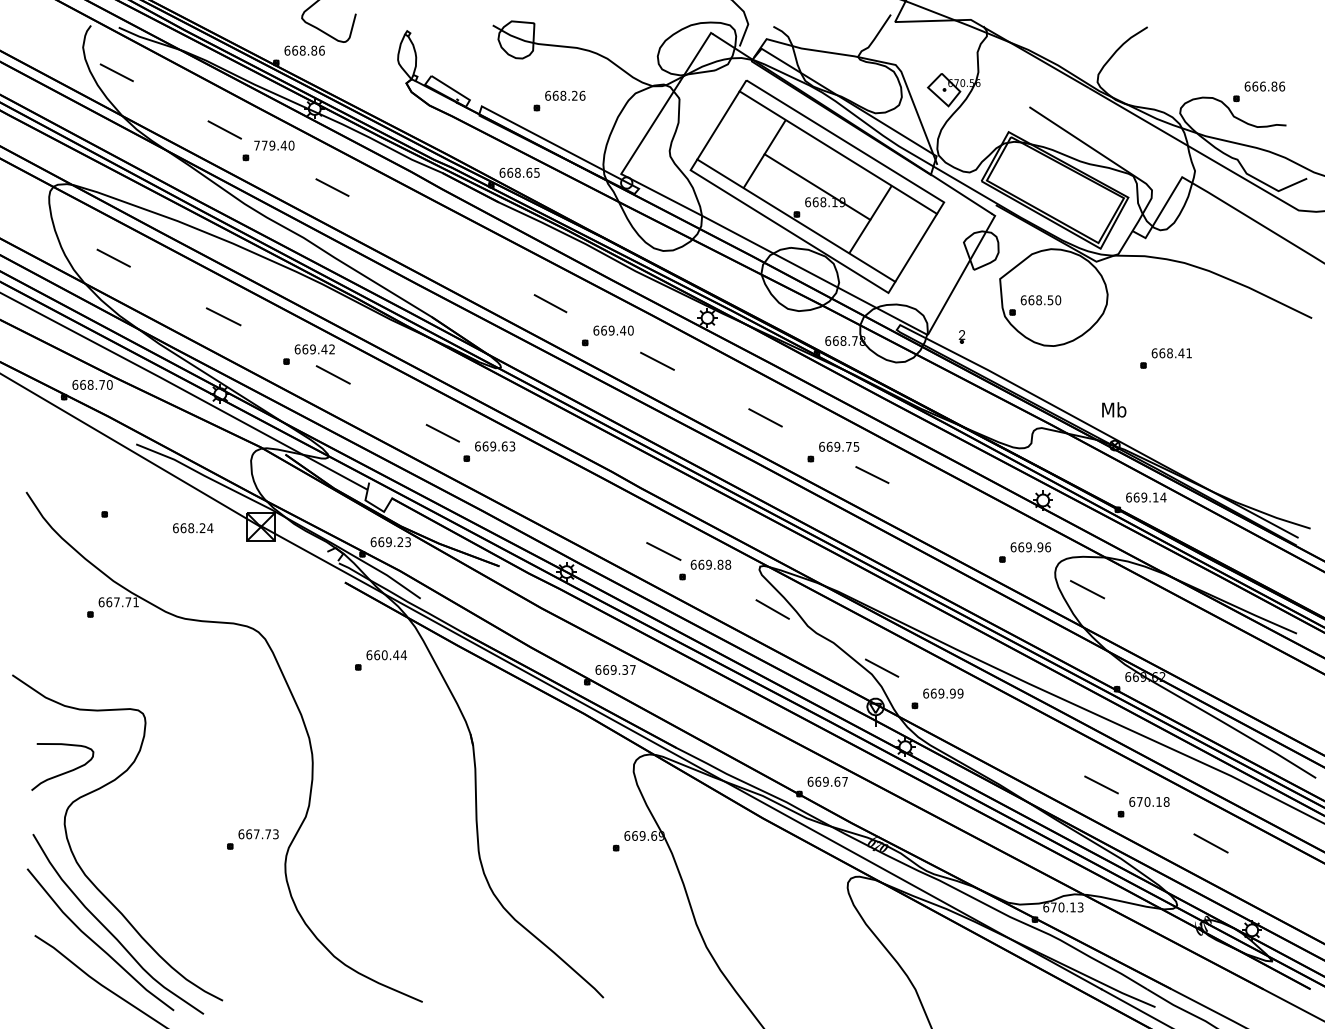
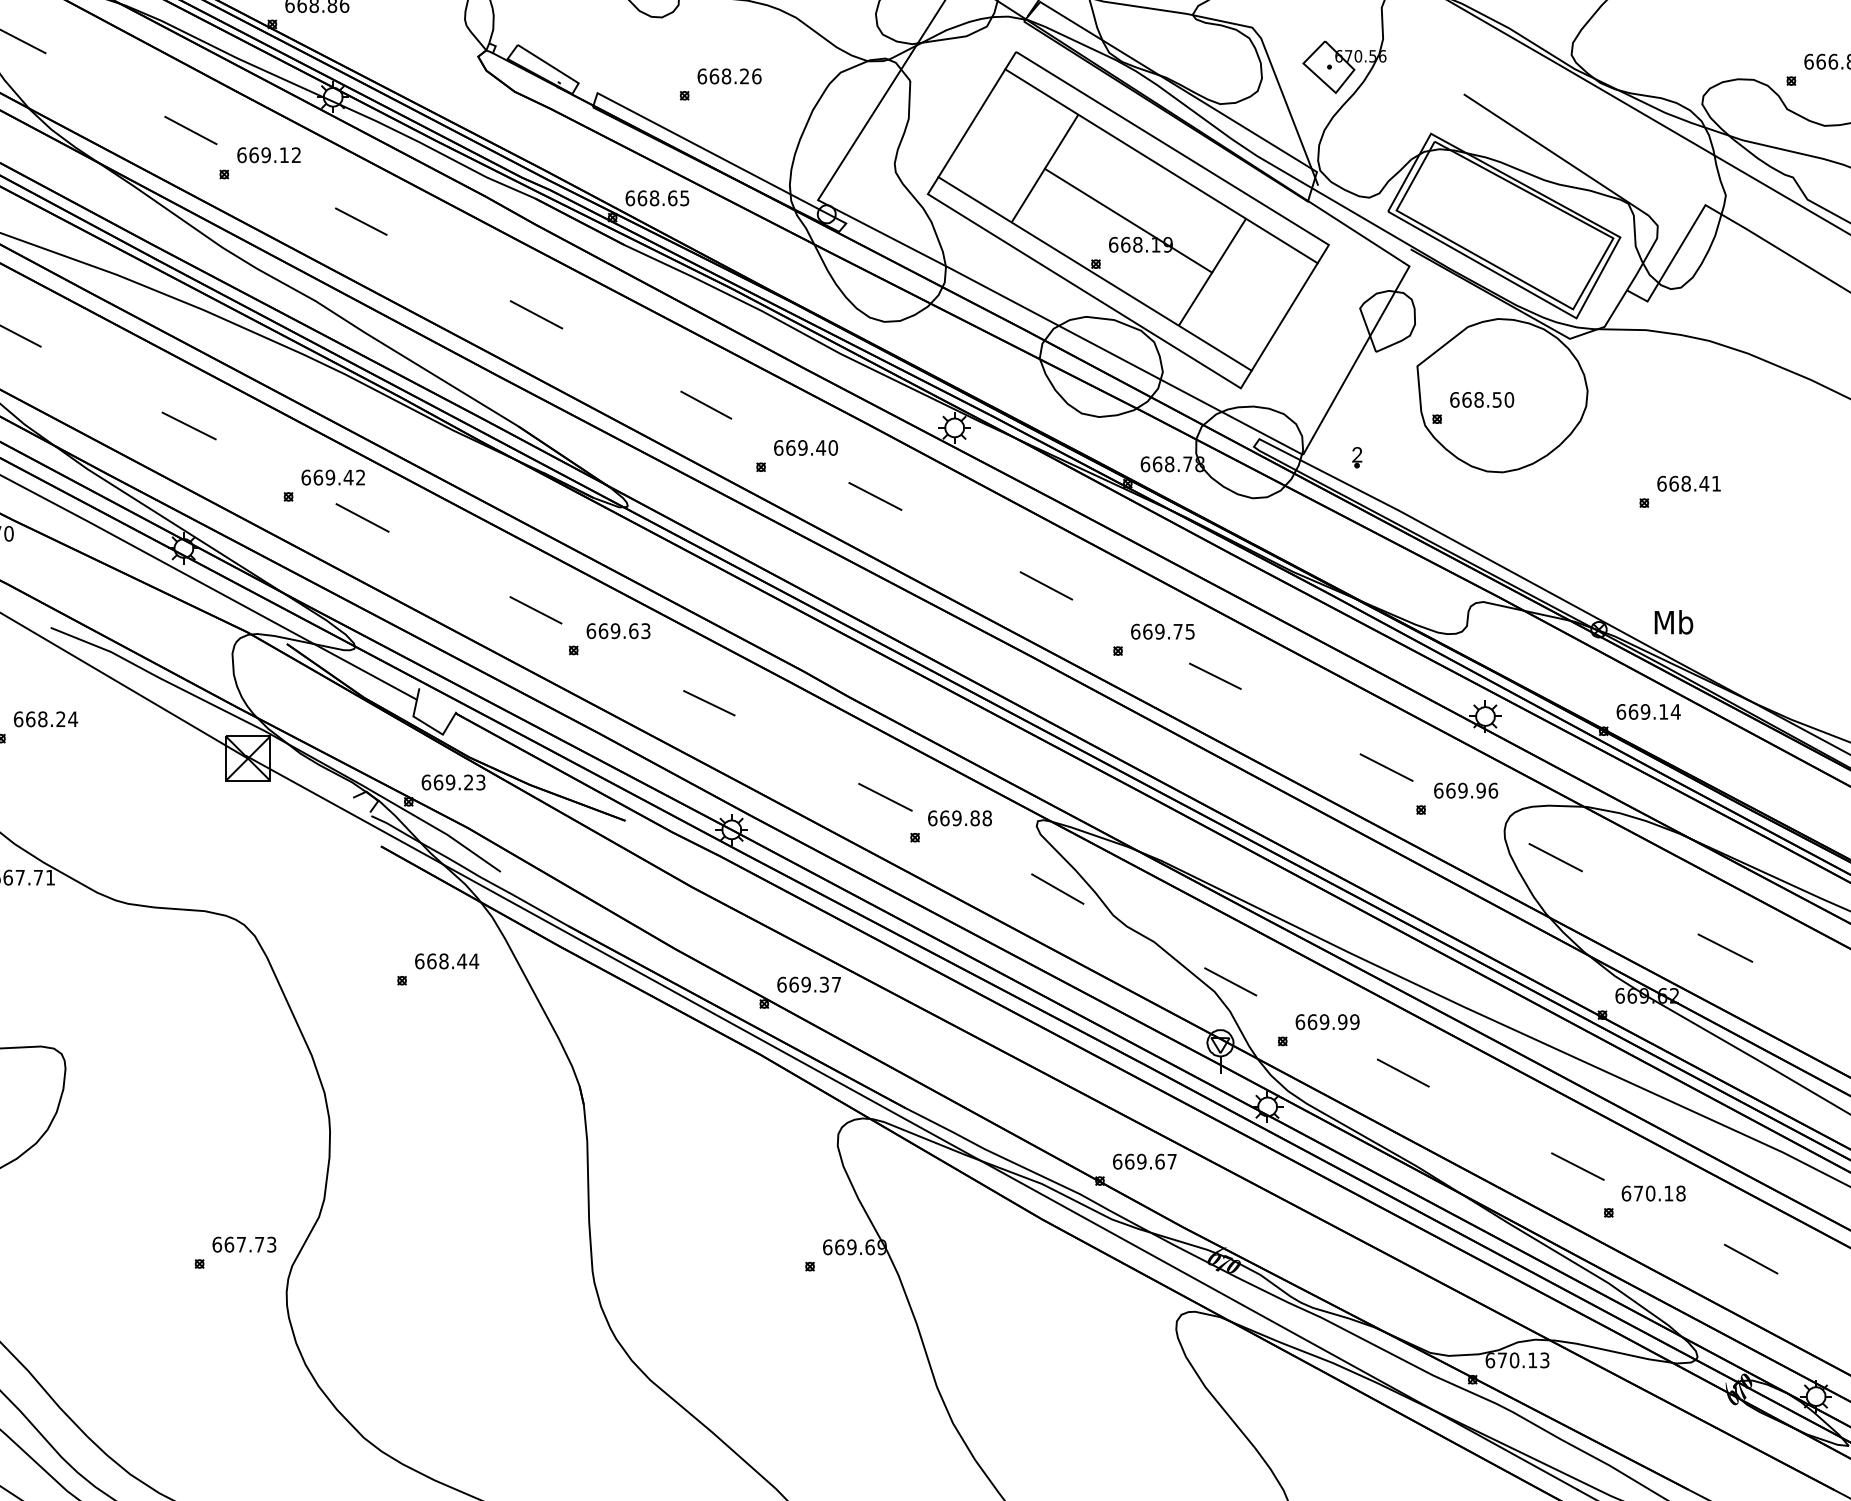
text: (274, 145) -> (269, 155), 779.40 -> 669.12
line: (443, 246) -> (536, 314), added
text: (1114, 409) -> (1674, 621), moved
line: (552, 491) -> (709, 702), added
text: (193, 528) -> (46, 719), moved
line: (980, 532) -> (1386, 767), added
line: (1194, 646) -> (1724, 947), added
text: (384, 654) -> (443, 960), 660.44 -> 668.44
line: (991, 725) -> (1403, 1072), added

